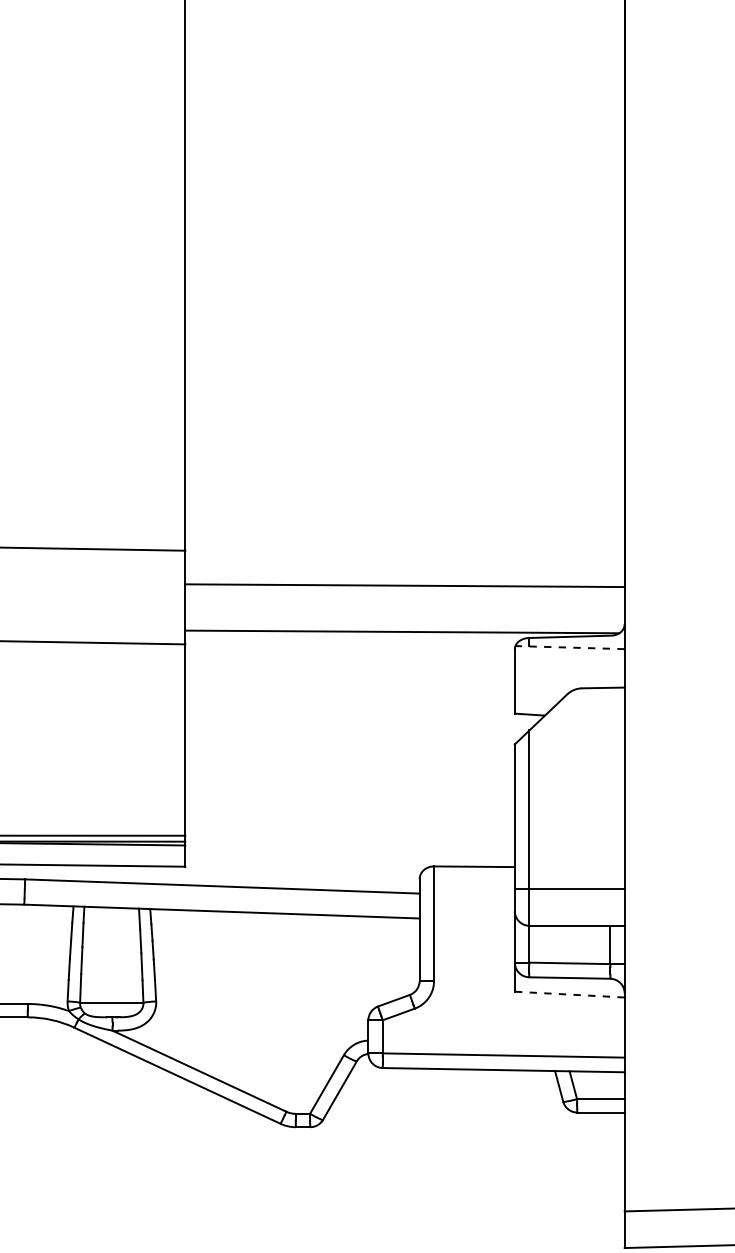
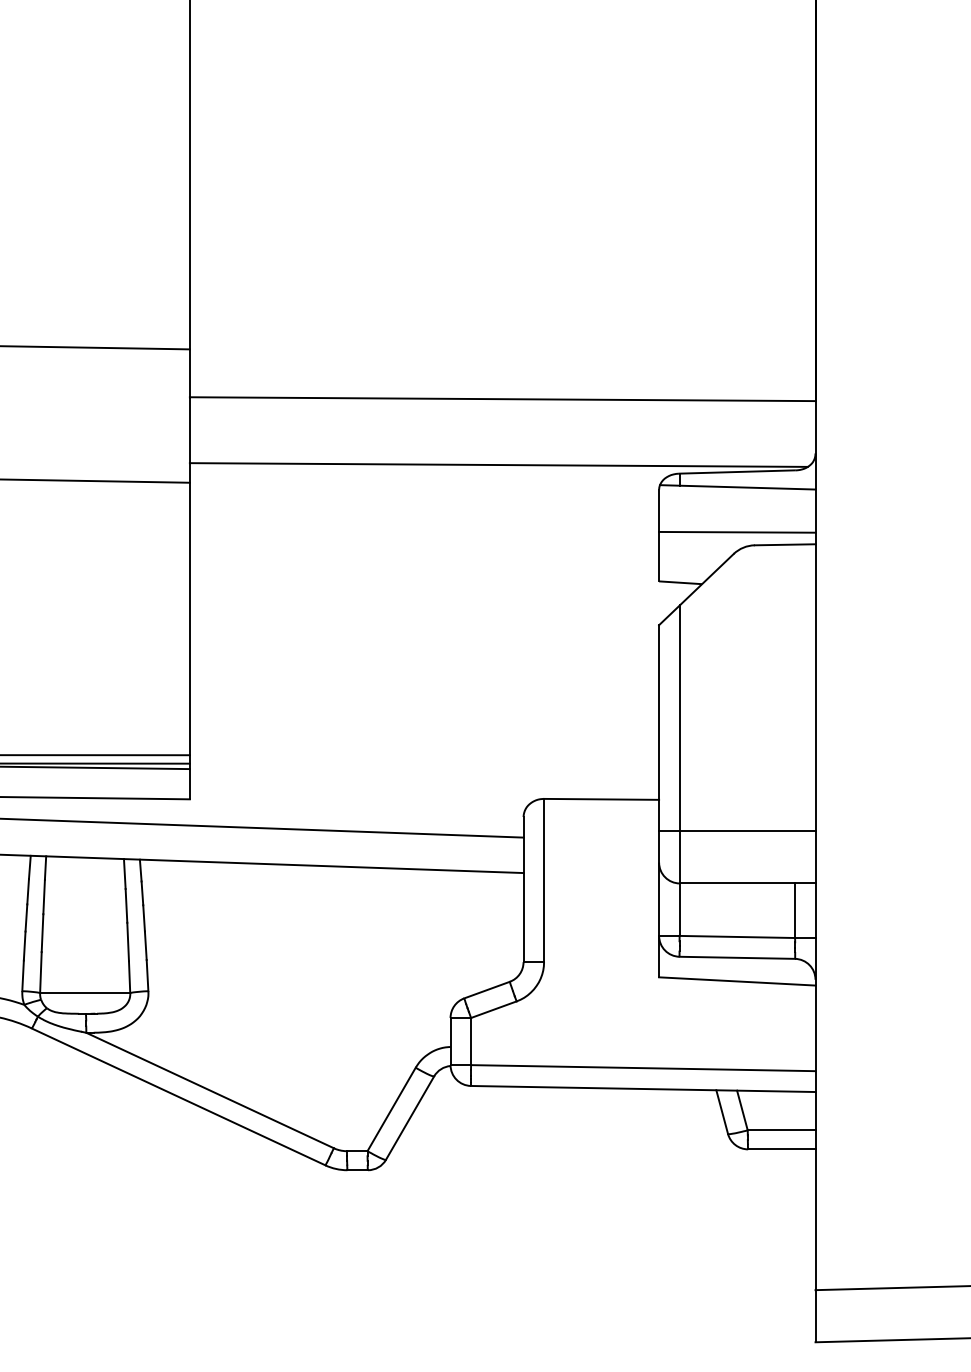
line: (570, 647) -> (738, 487), dashed -> solid
line: (569, 678) -> (736, 531), added
line: (569, 994) -> (736, 981), dashed -> solid

